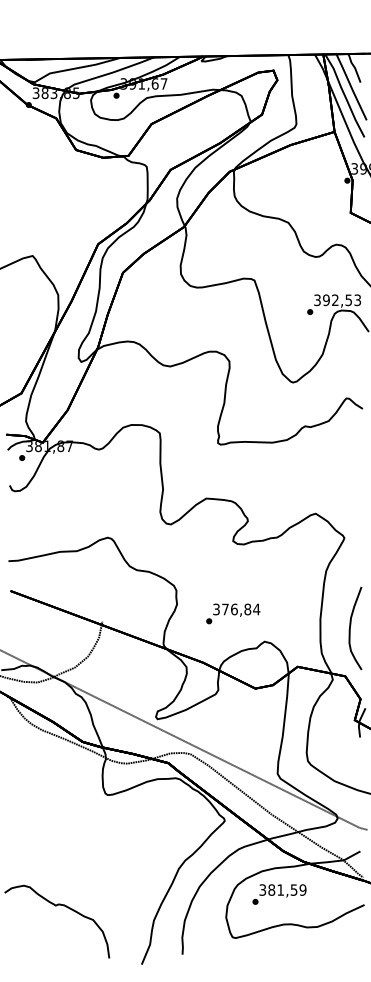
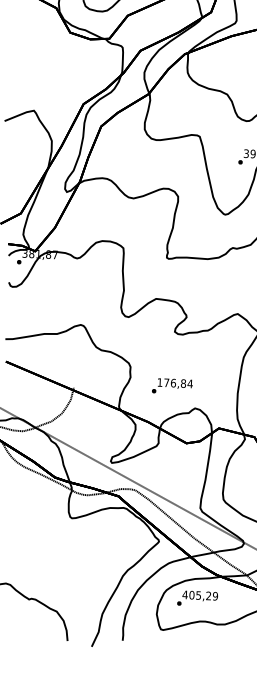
text: (216, 609) -> (160, 382), 376,84 -> 176,84
text: (278, 889) -> (197, 595), 381,59 -> 405,29

